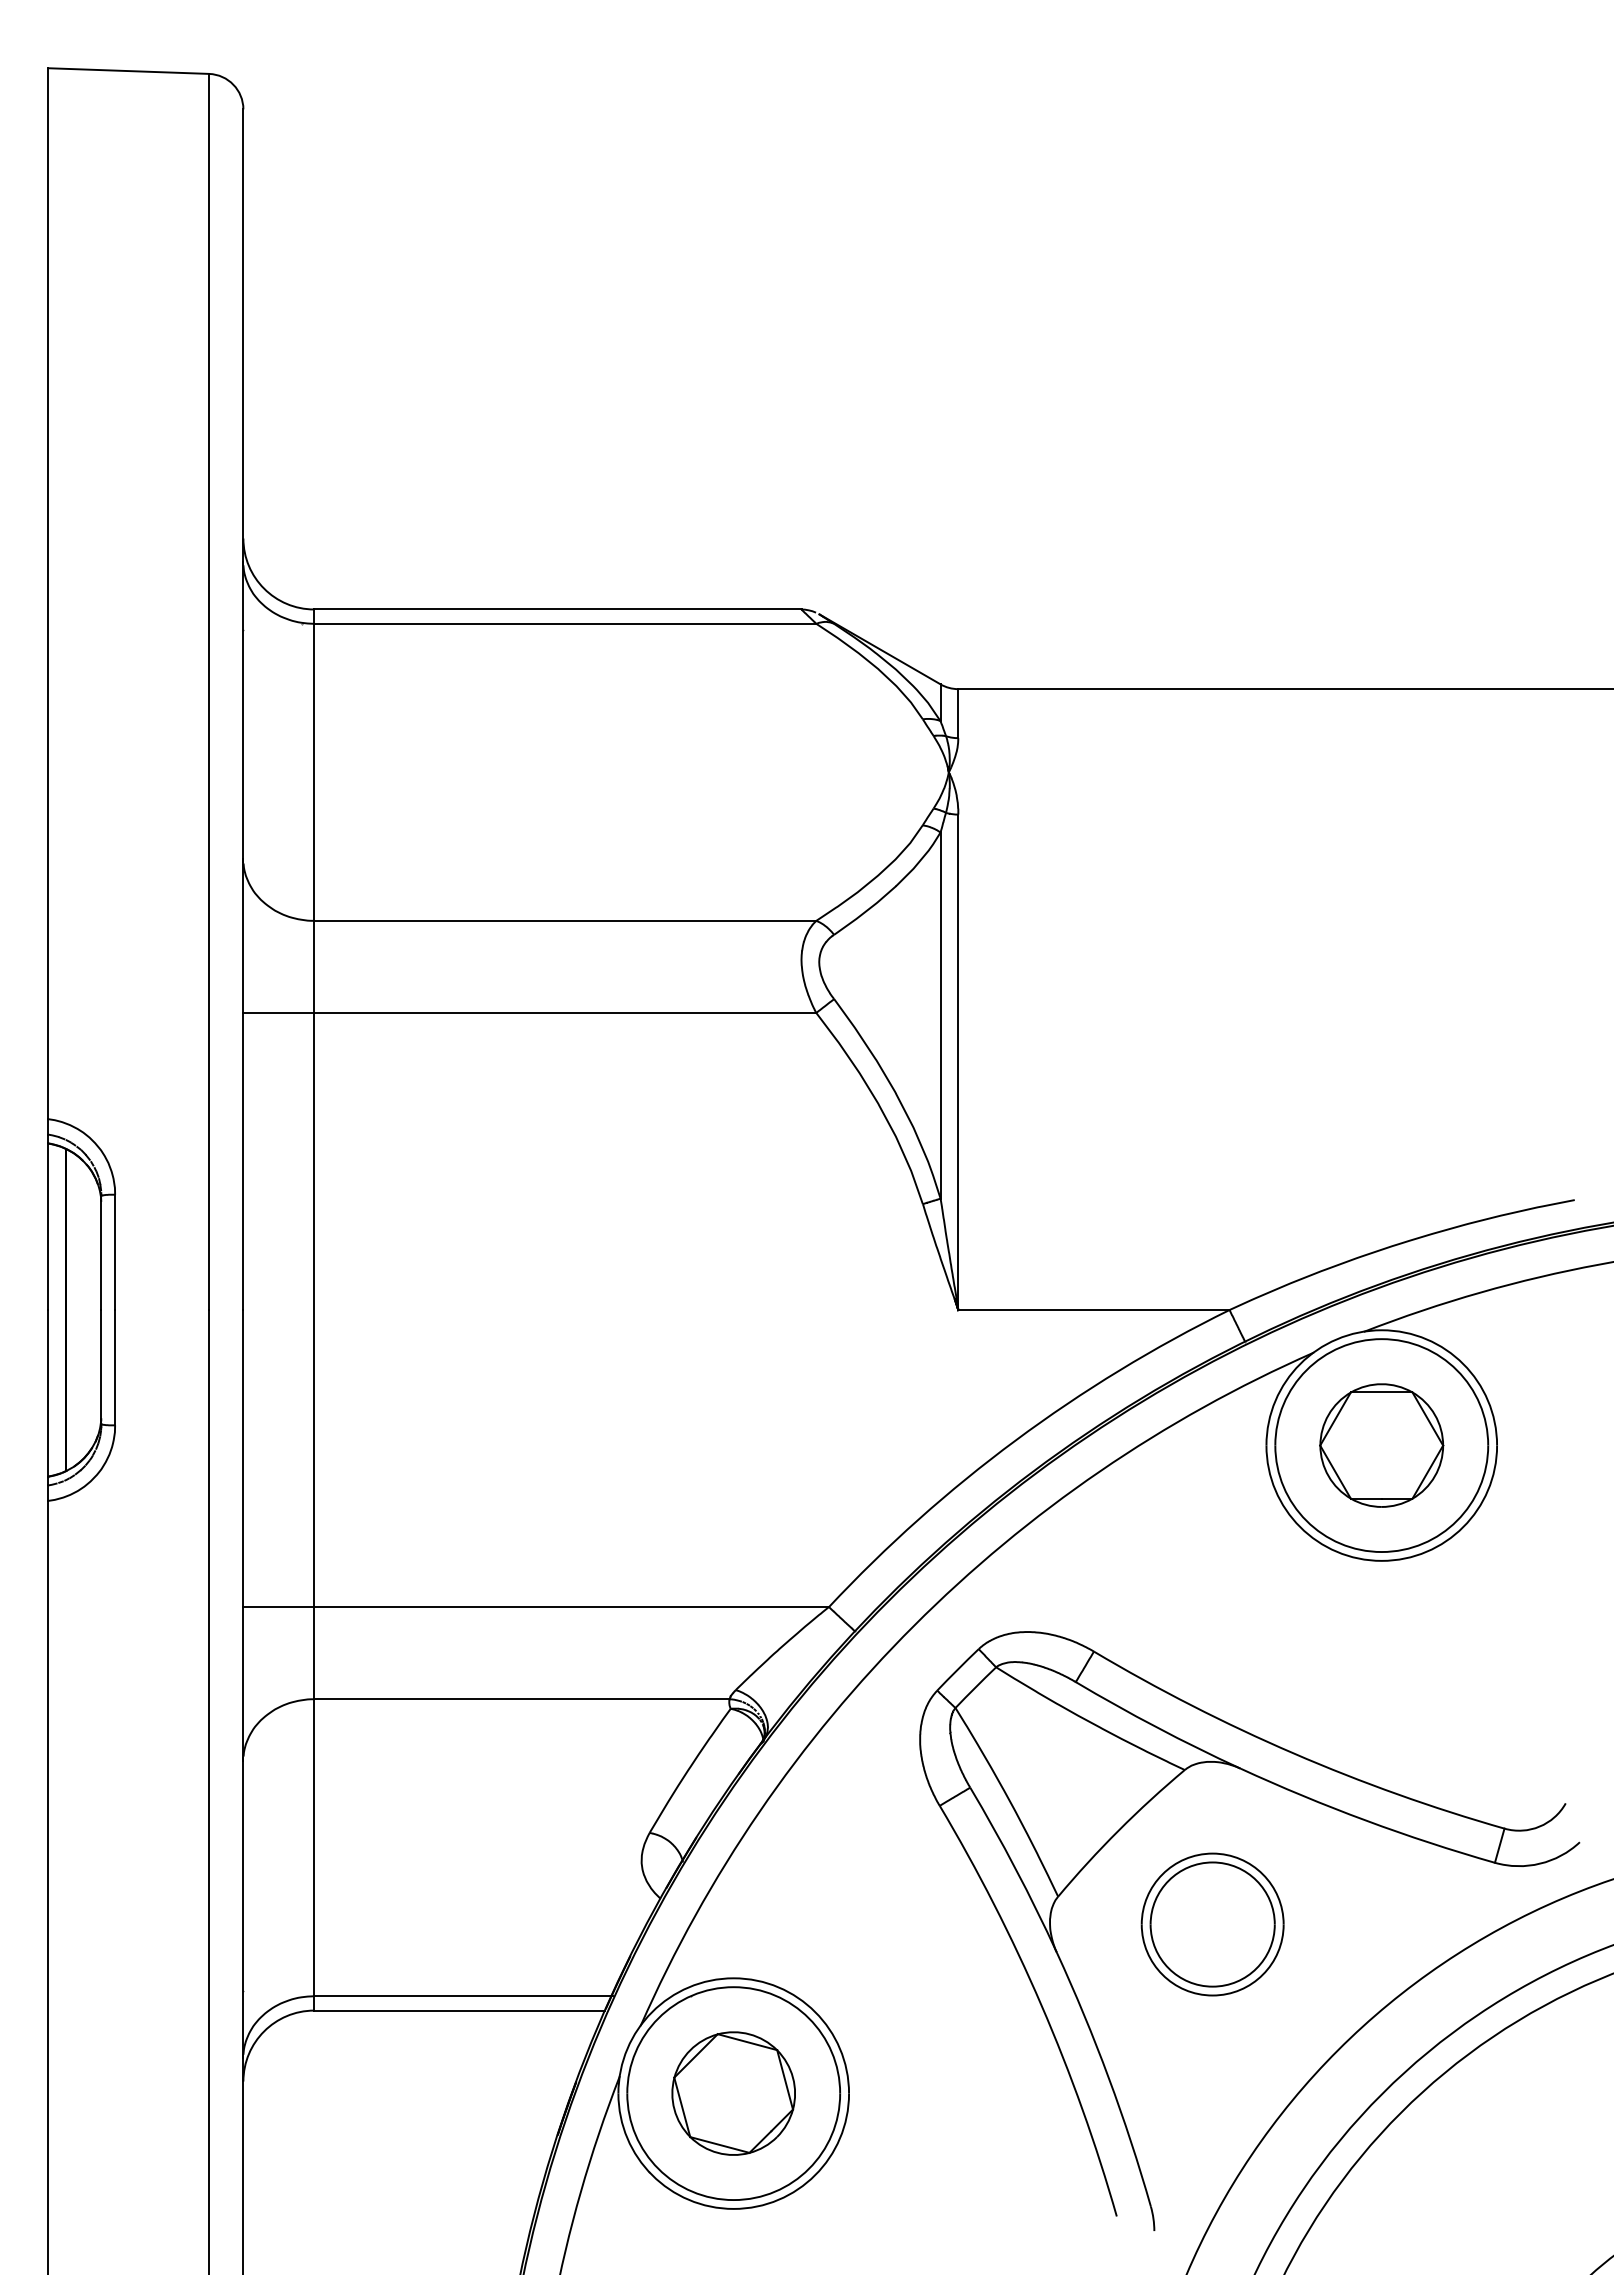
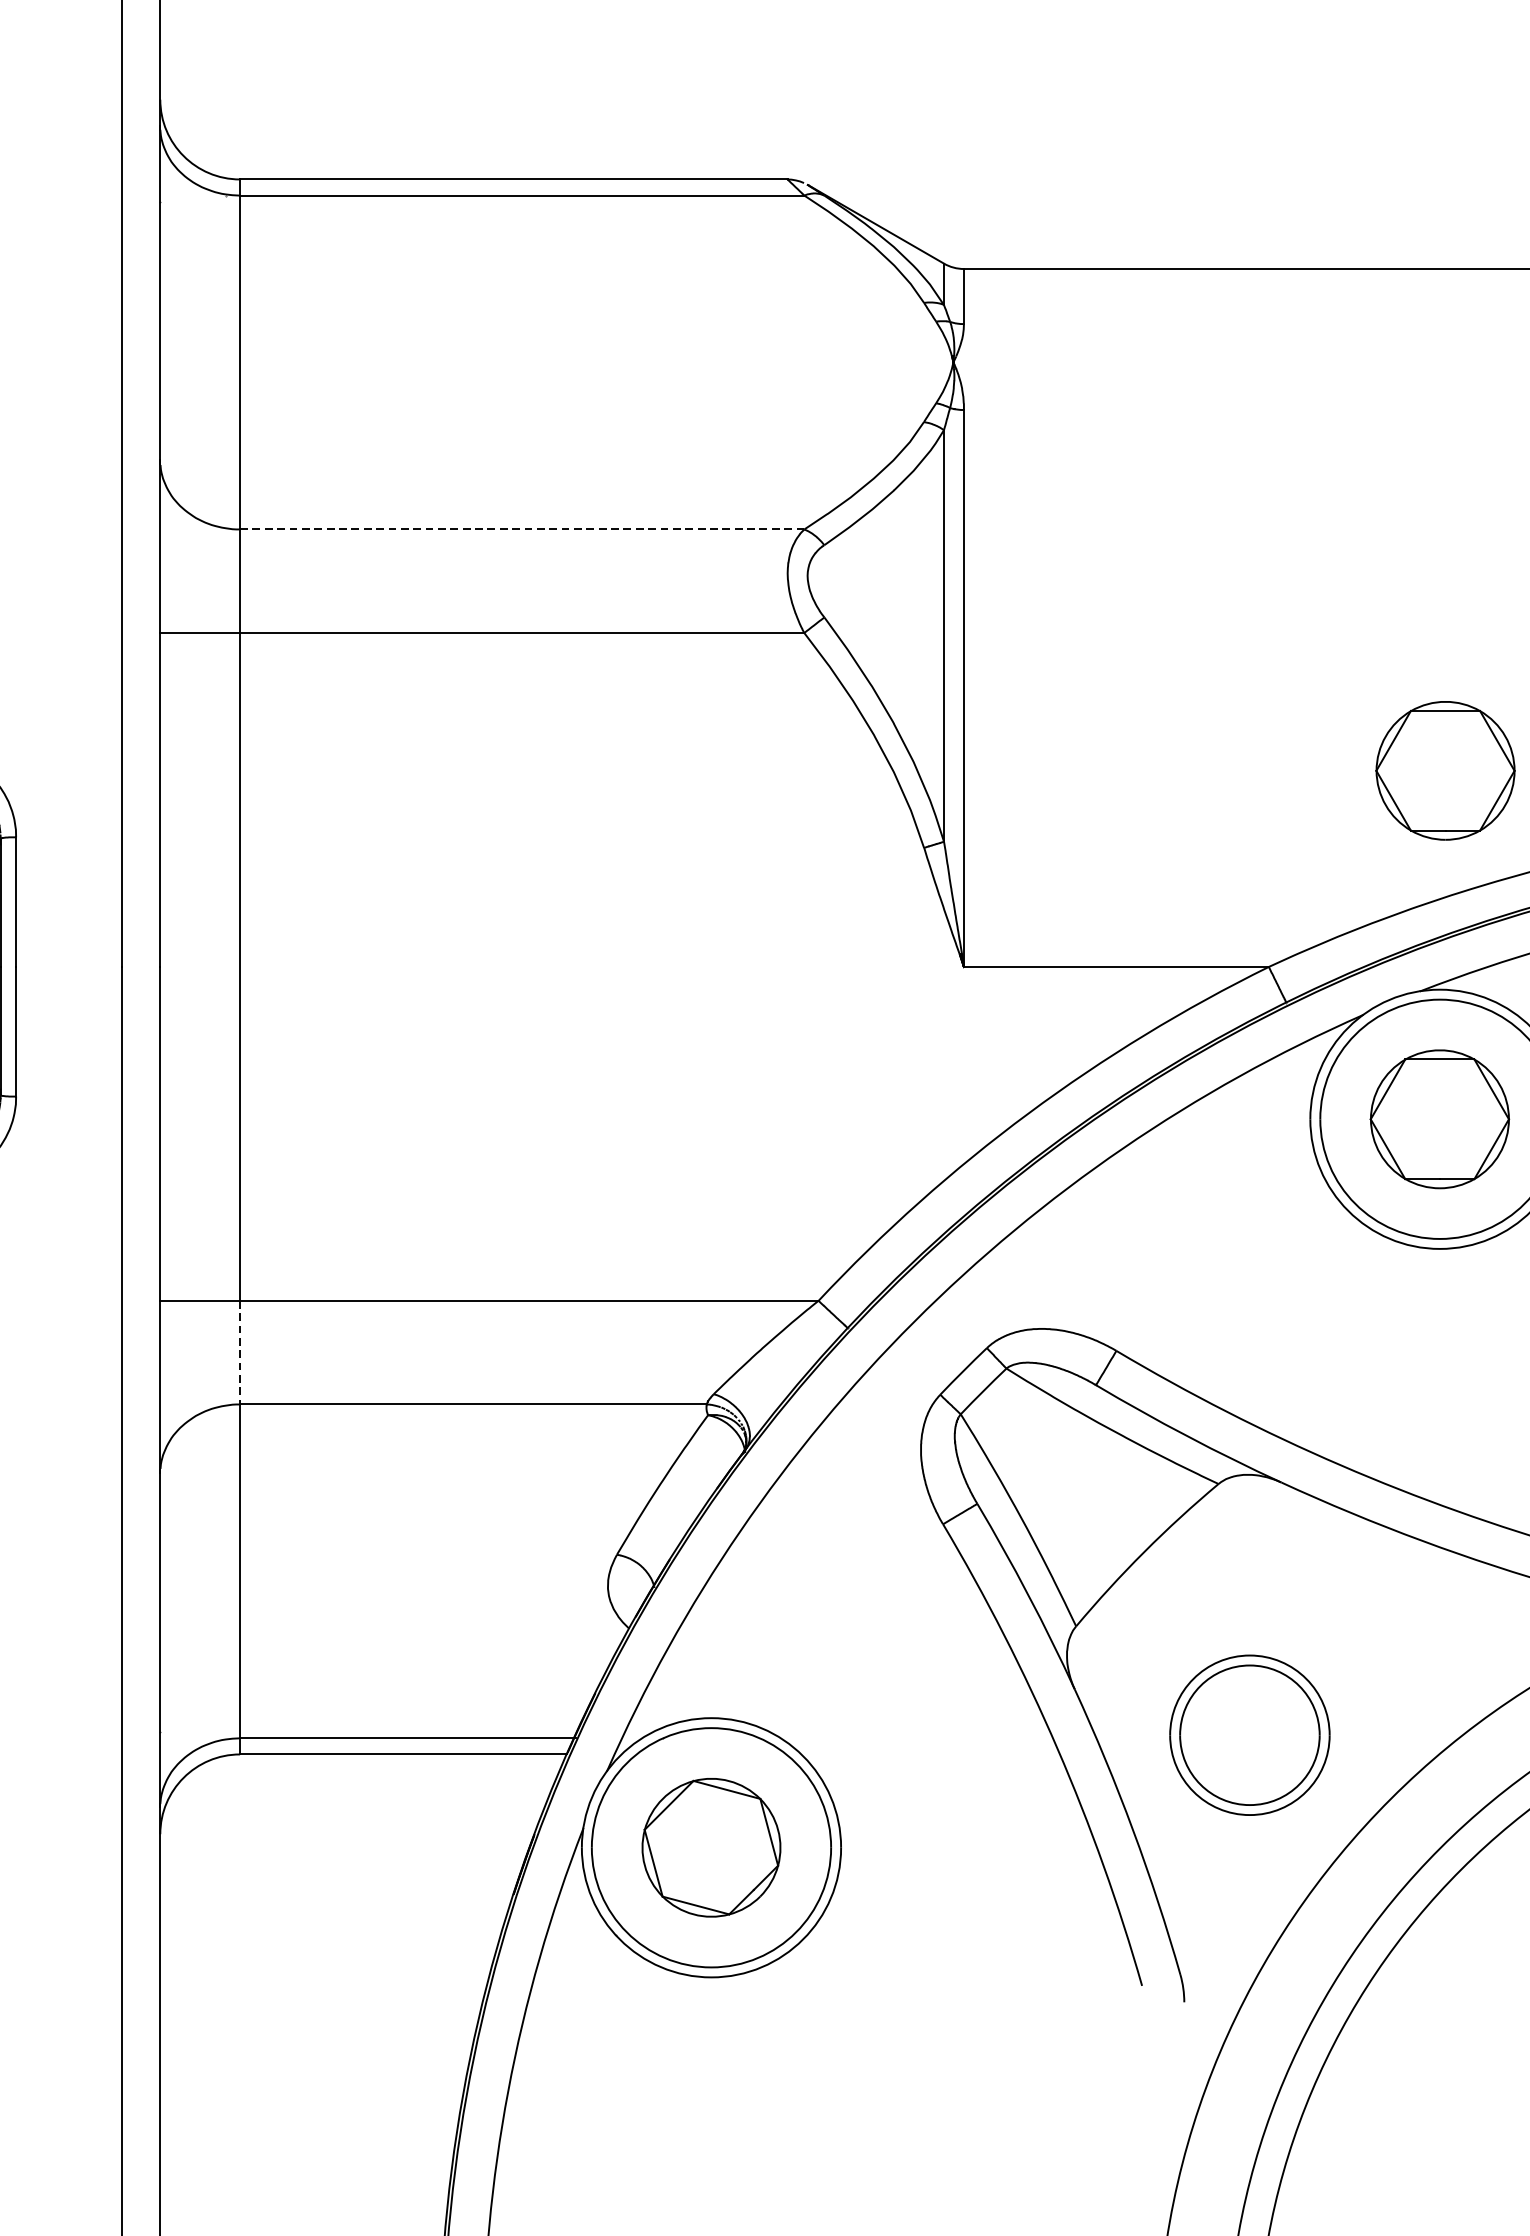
line: (564, 920) -> (521, 529), solid -> dashed
part: (1386, 1135) -> (1445, 770), added
line: (314, 1653) -> (240, 1353), solid -> dashed
part: (1212, 1924) -> (1249, 1735), moved

